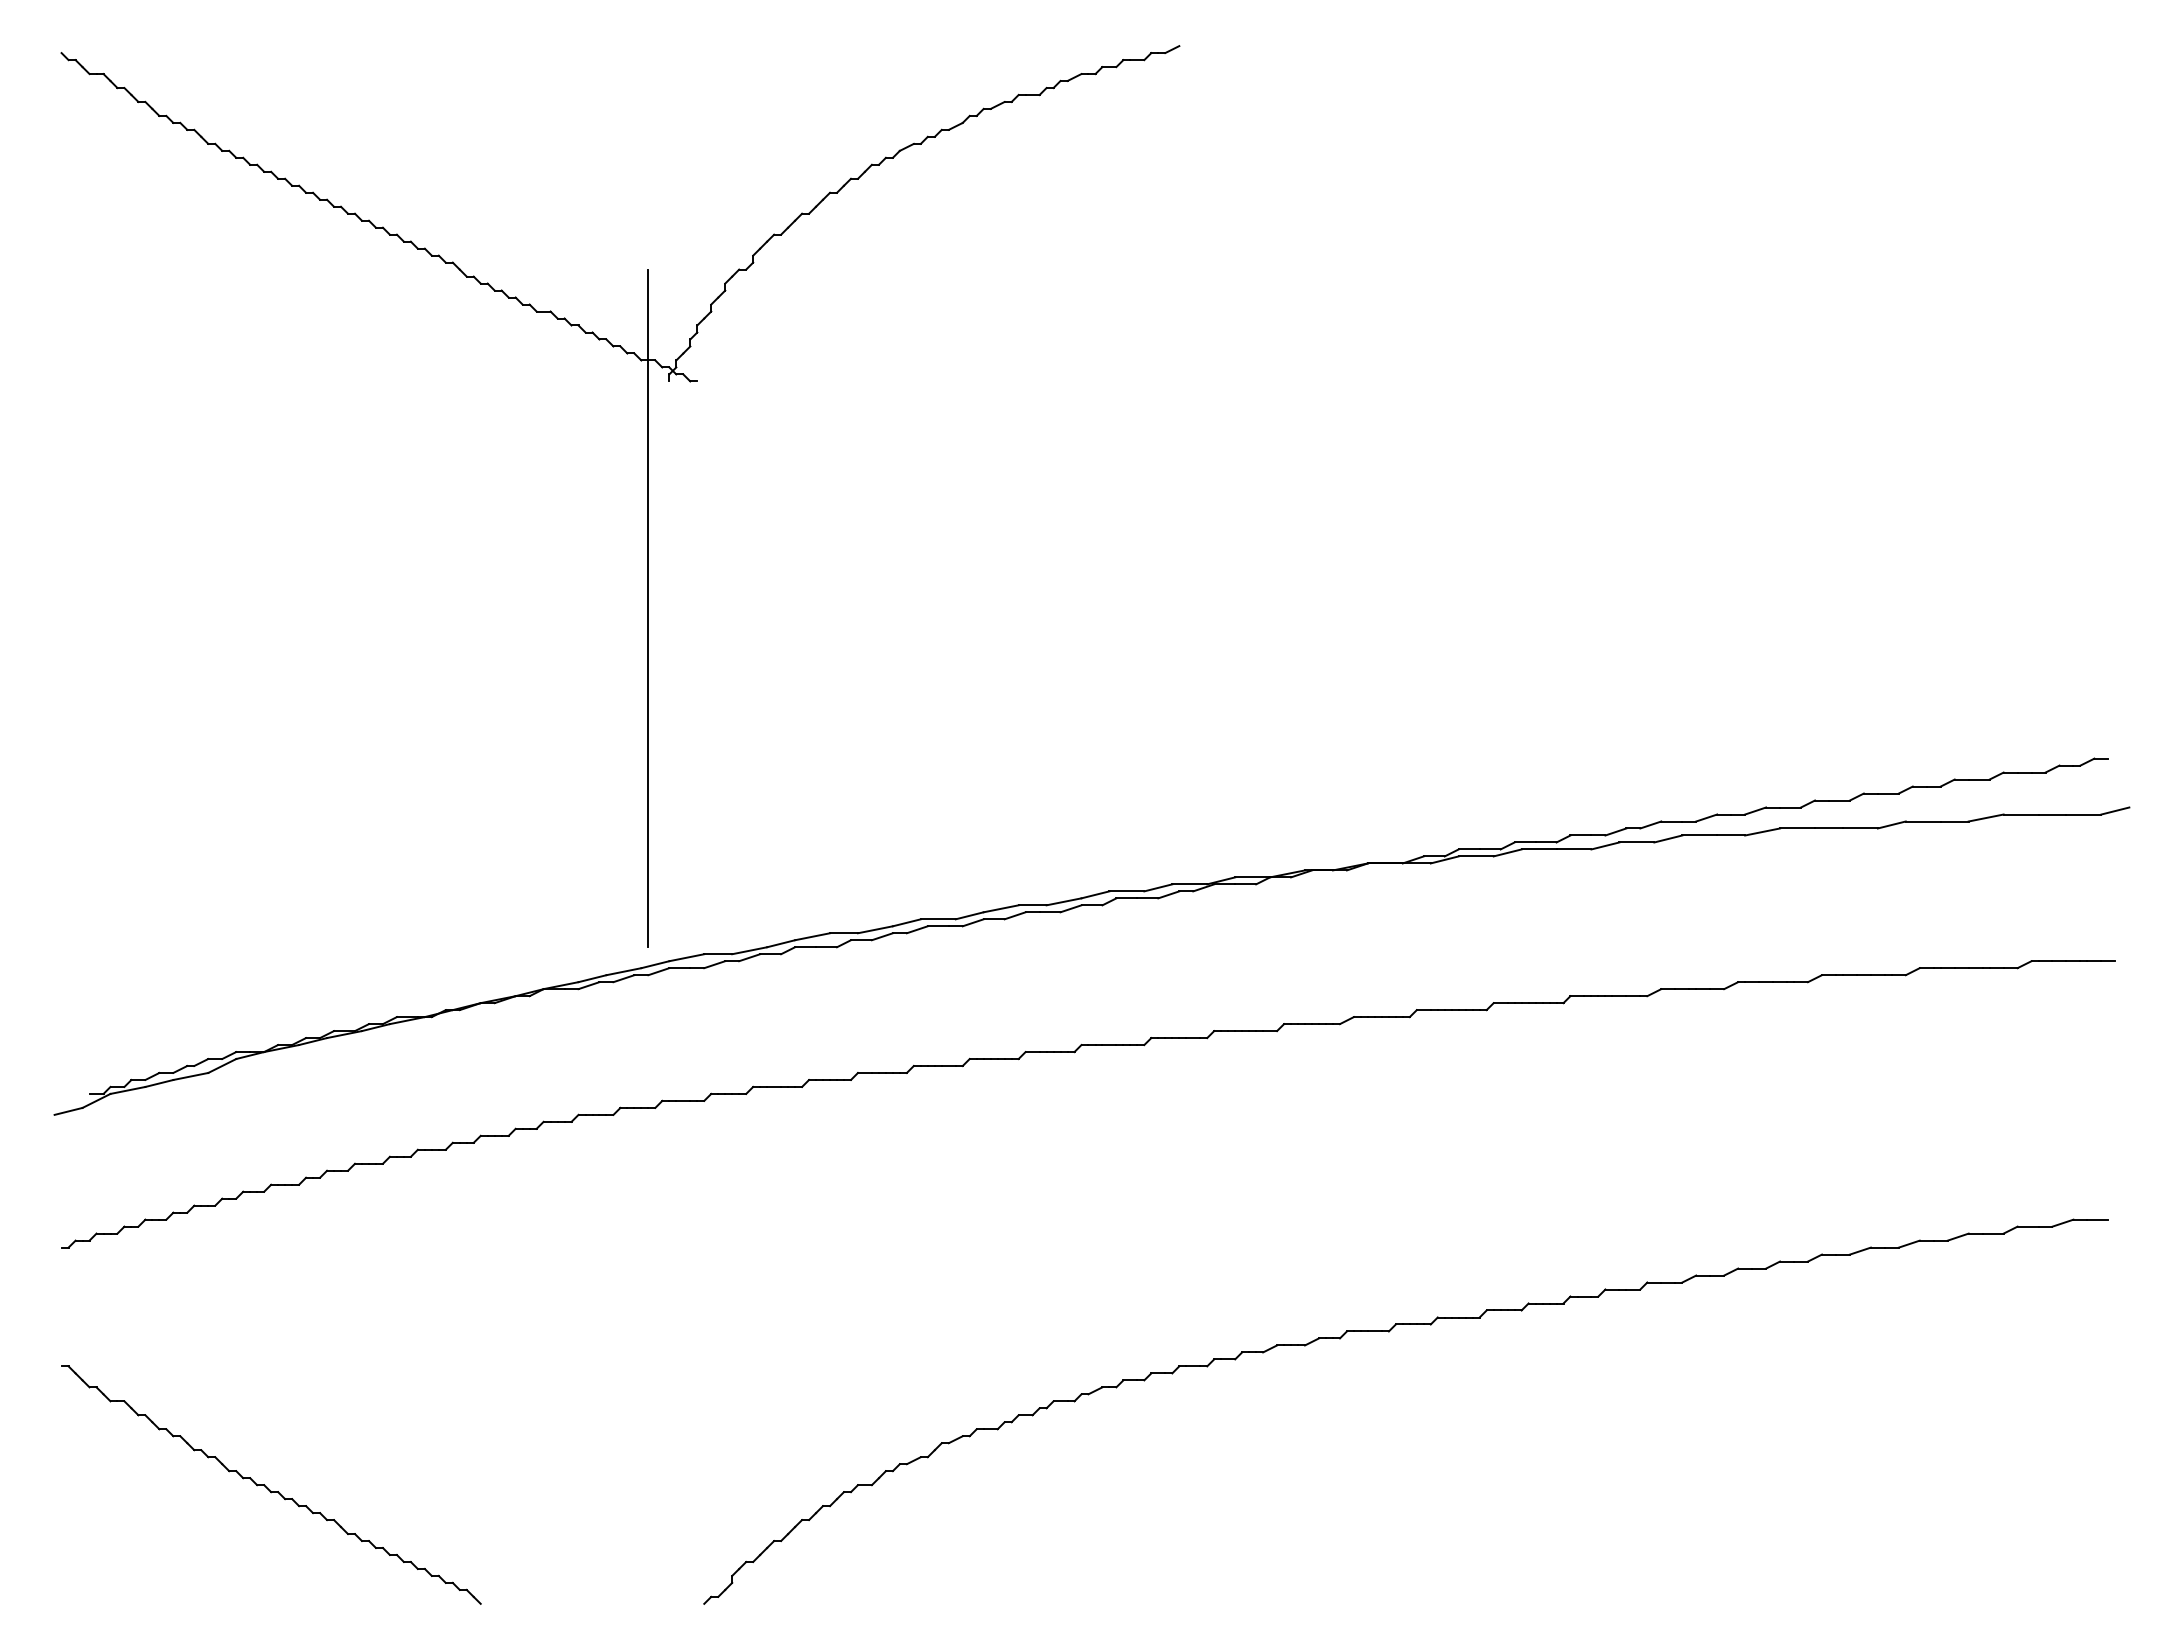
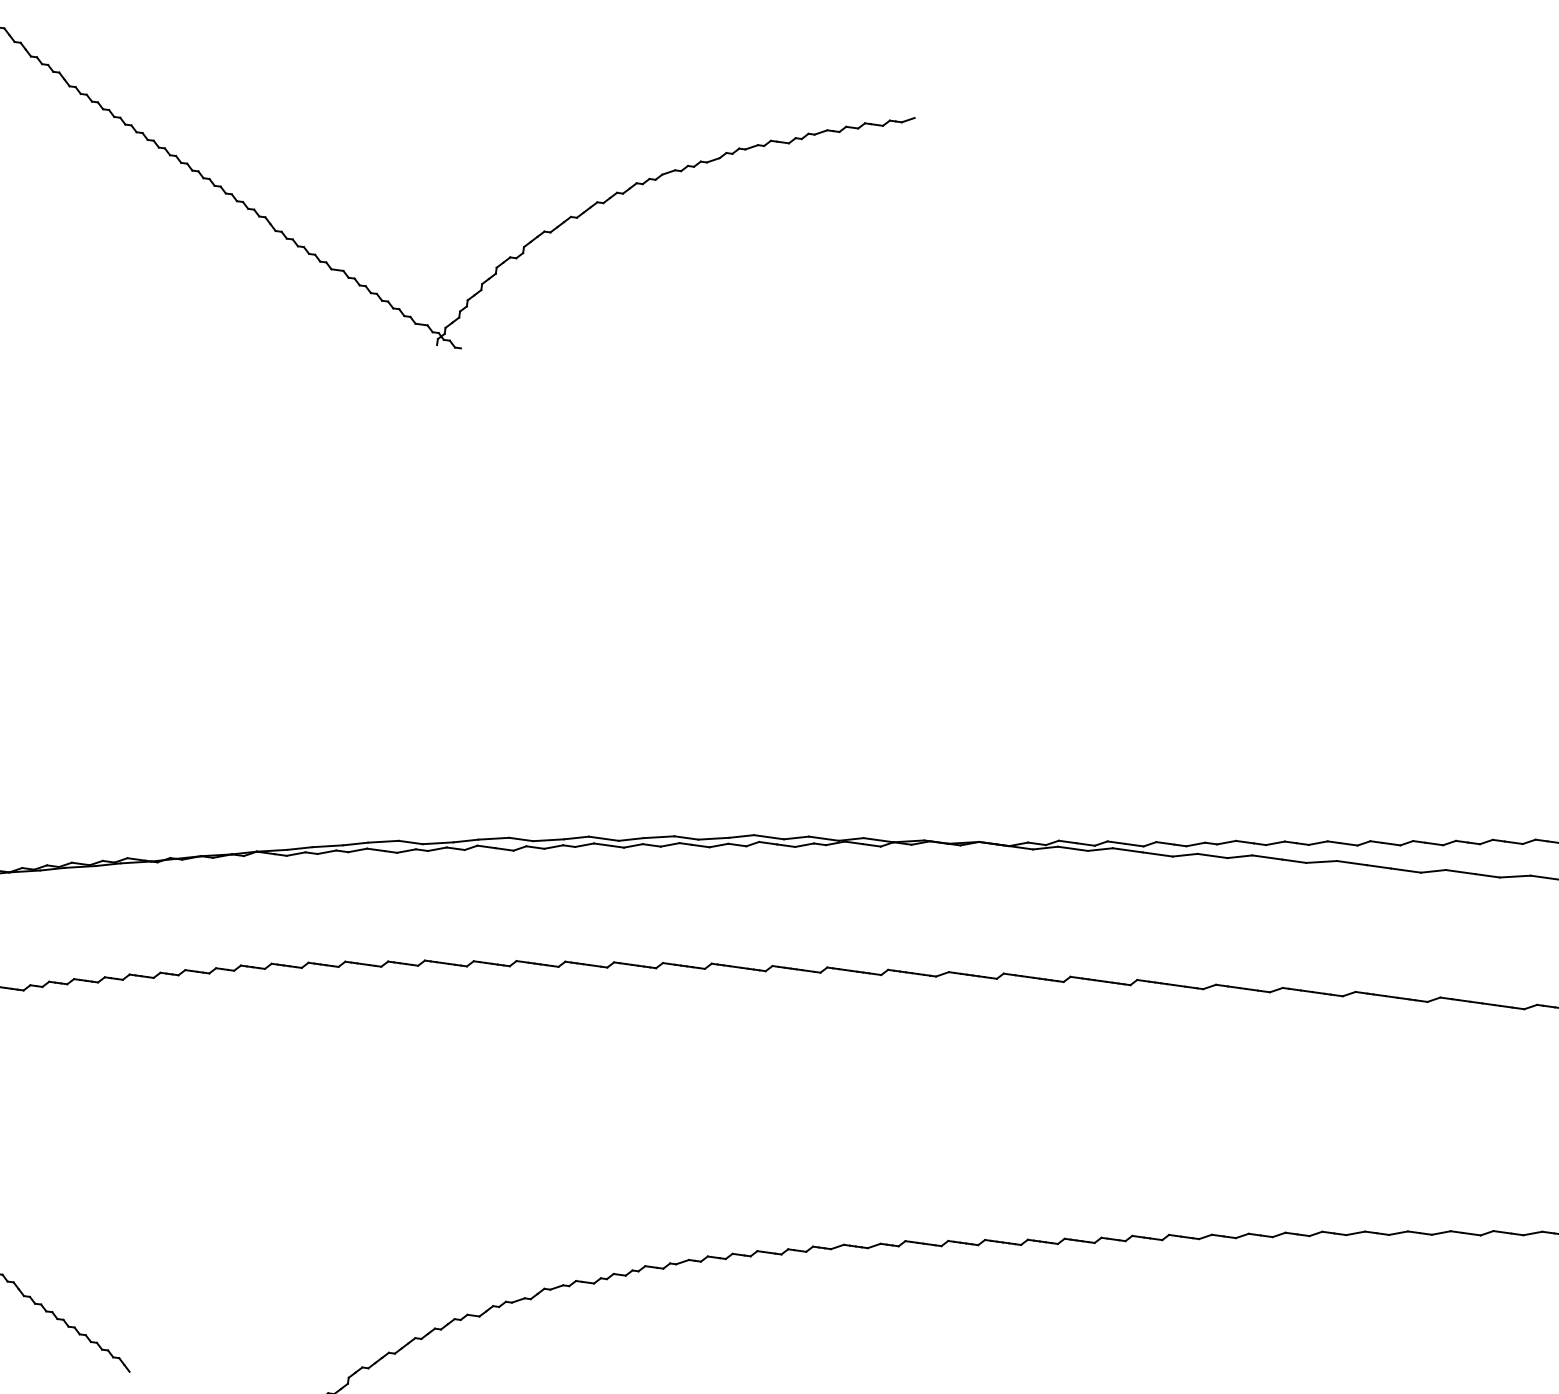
line: (648, 608) -> (392, 537), removed

